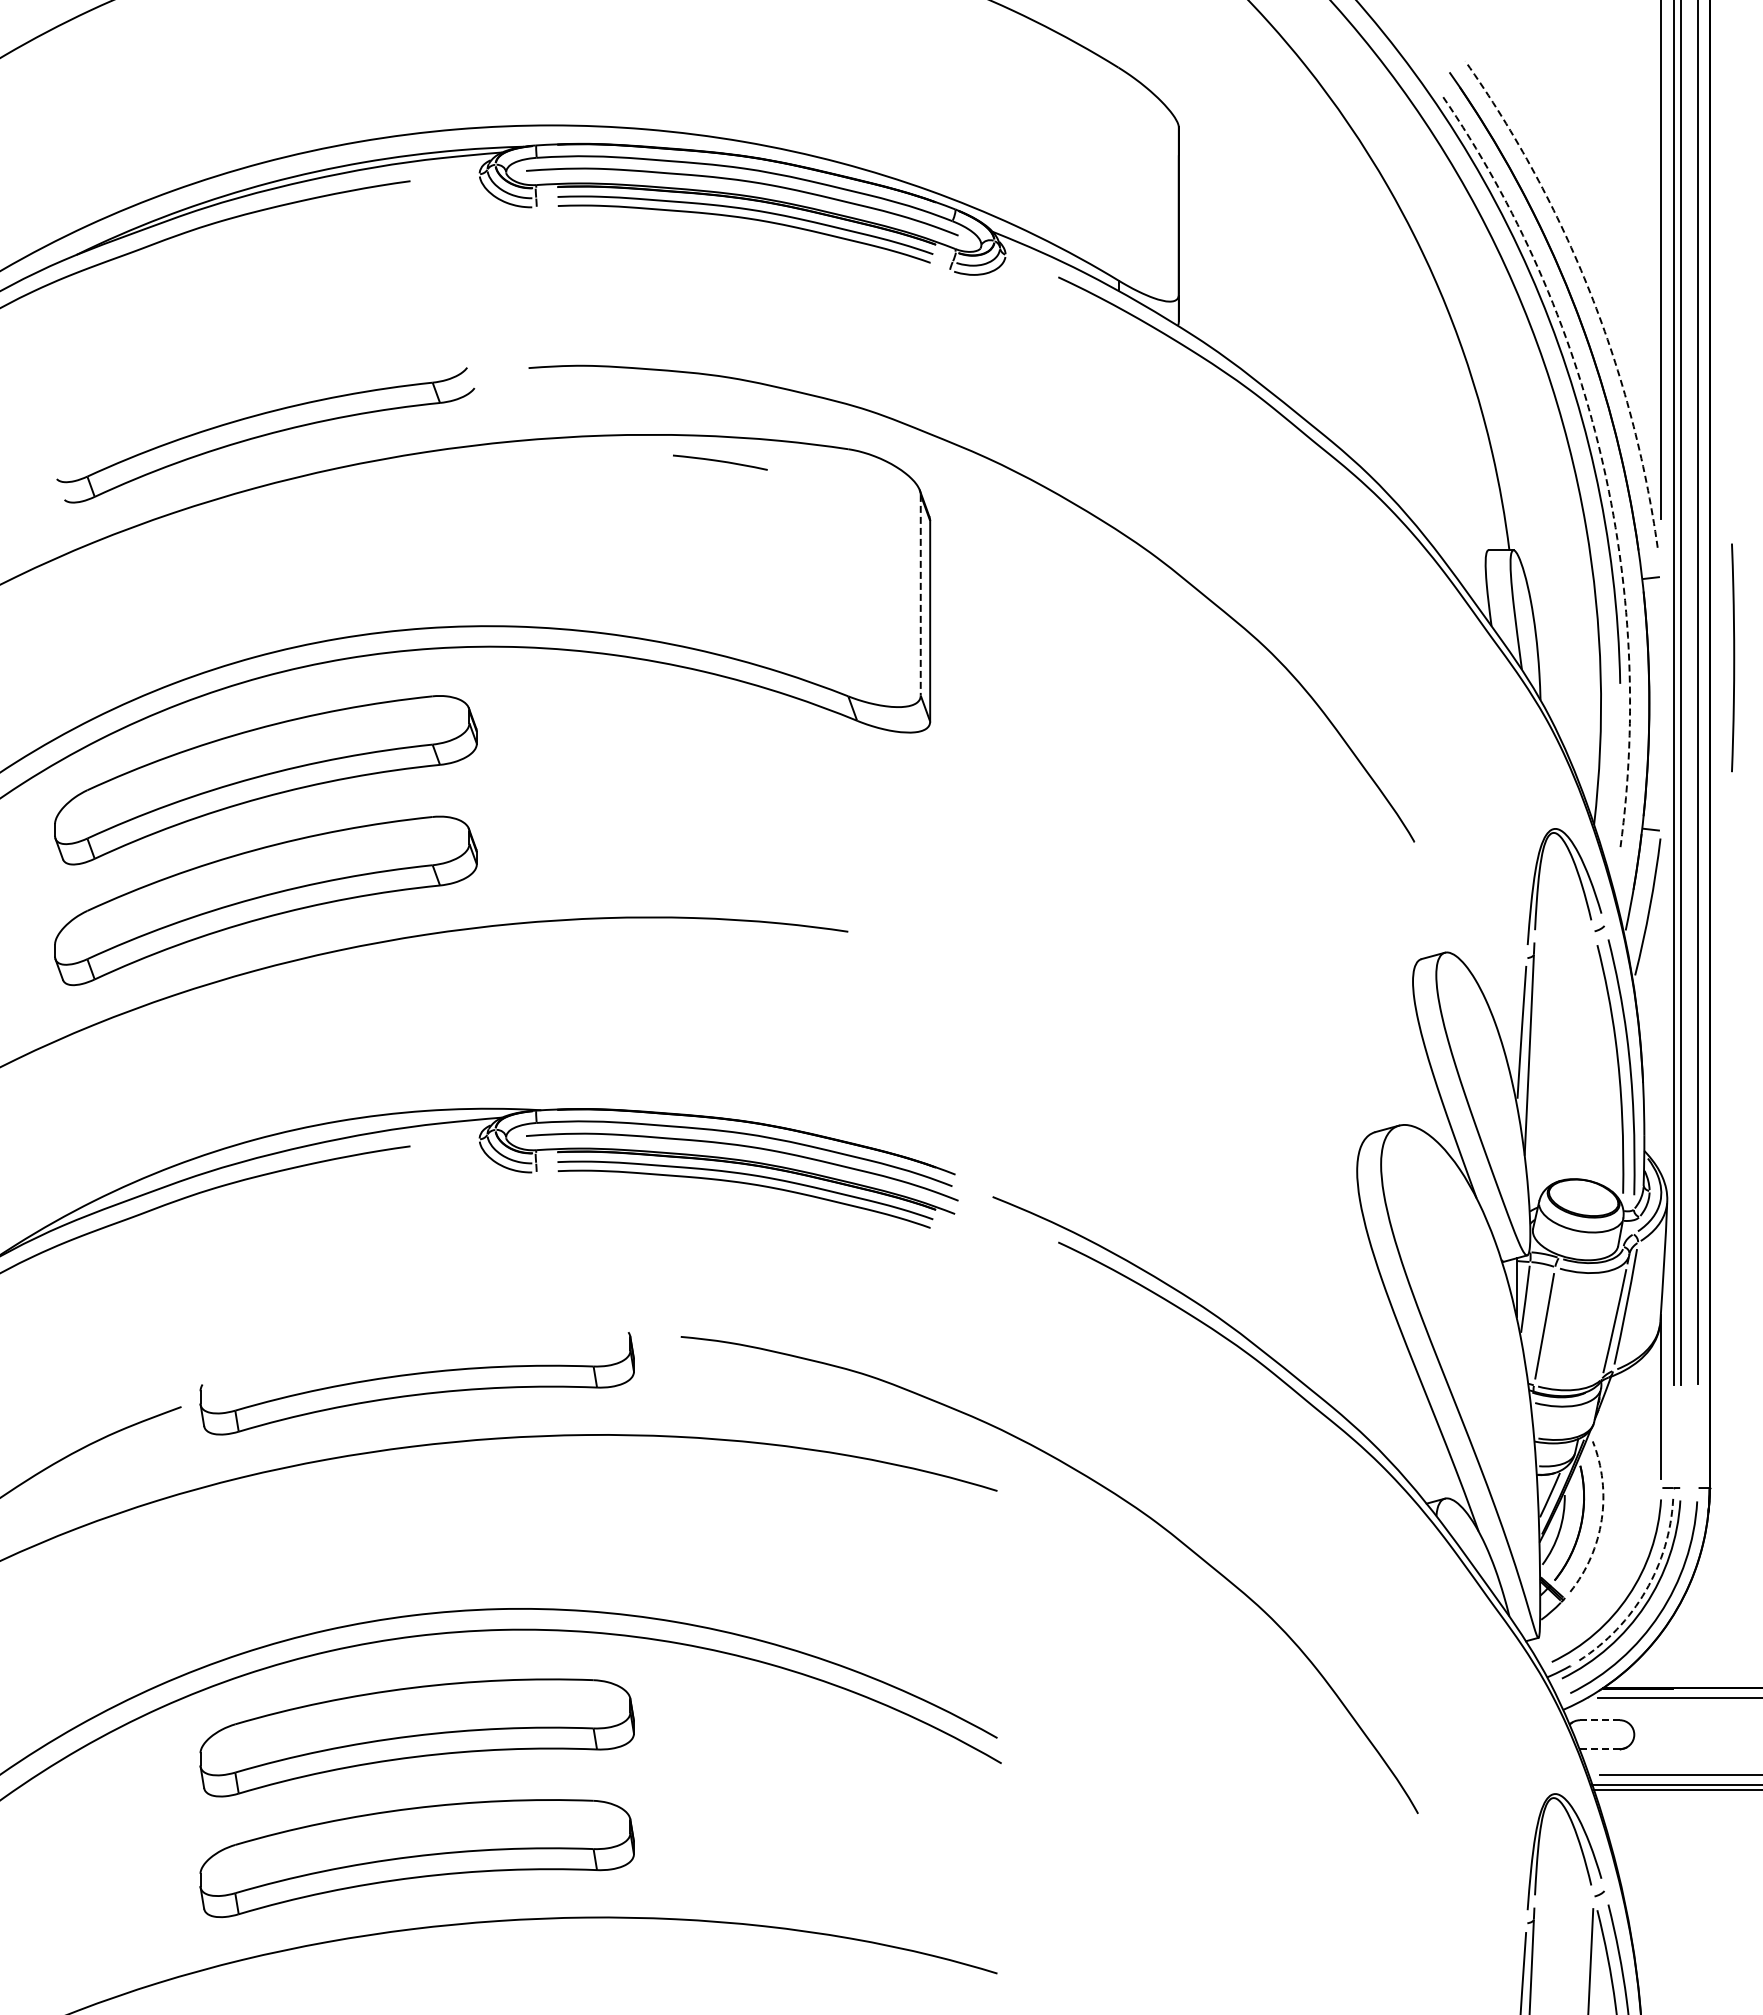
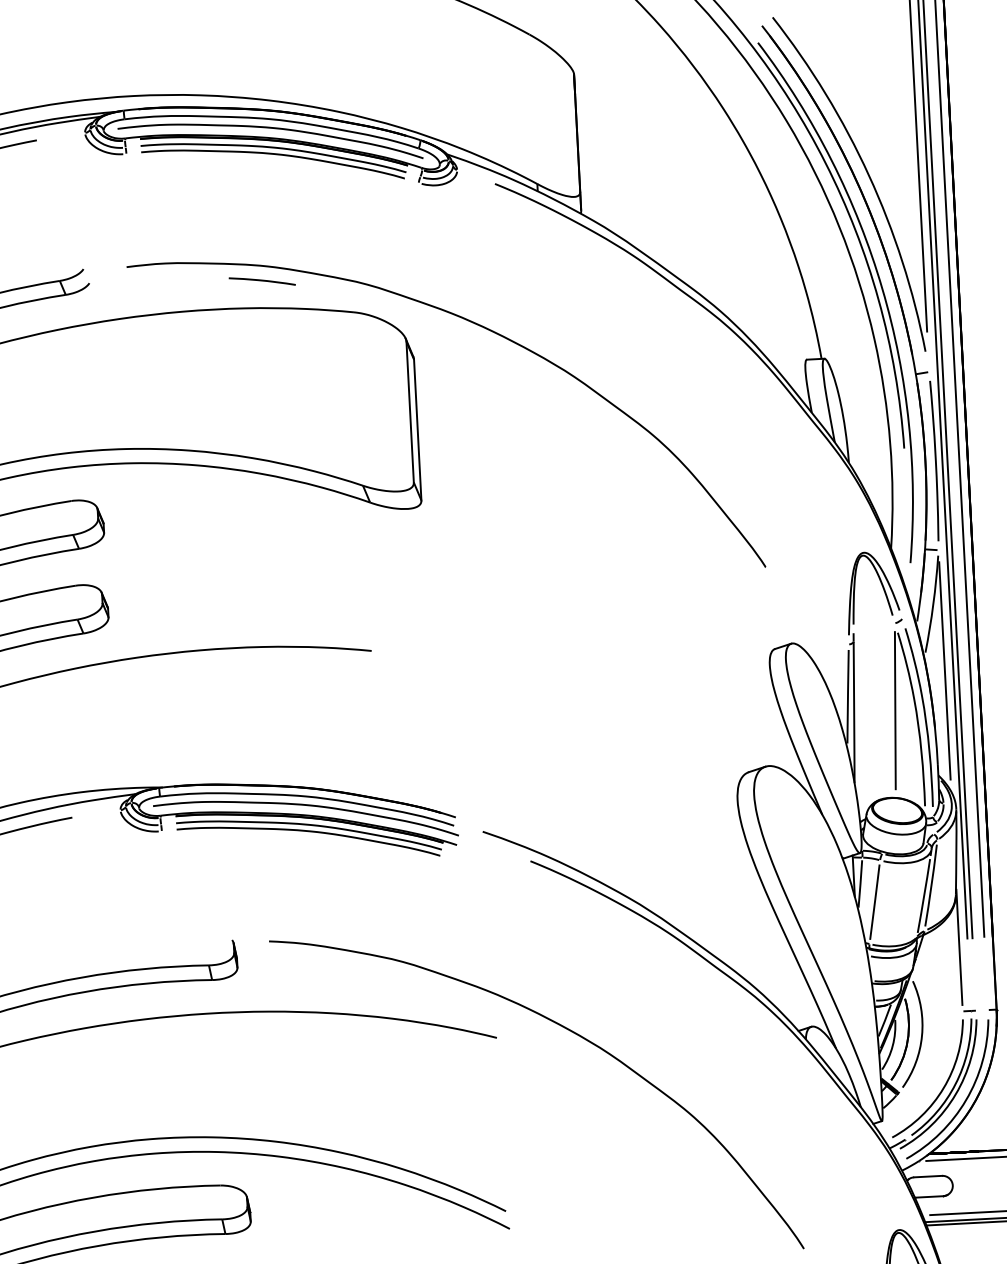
arc: (1590, 293) -> (869, 175), dashed -> solid
arc: (1601, 455) -> (882, 289), dashed -> solid
curve: (720, 462) -> (262, 281), moved
line: (920, 595) -> (409, 412), dashed -> solid
curve: (1733, 657) -> (935, 460), moved
line: (1661, 1002) -> (944, 670), added
line: (1587, 1055) -> (894, 710), added
arc: (1601, 1519) -> (921, 1035), dashed -> solid
arc: (1645, 1590) -> (955, 1083), dashed -> solid
line: (1599, 1720) -> (927, 1176), dashed -> solid
line: (1599, 1749) -> (928, 1197), dashed -> solid

